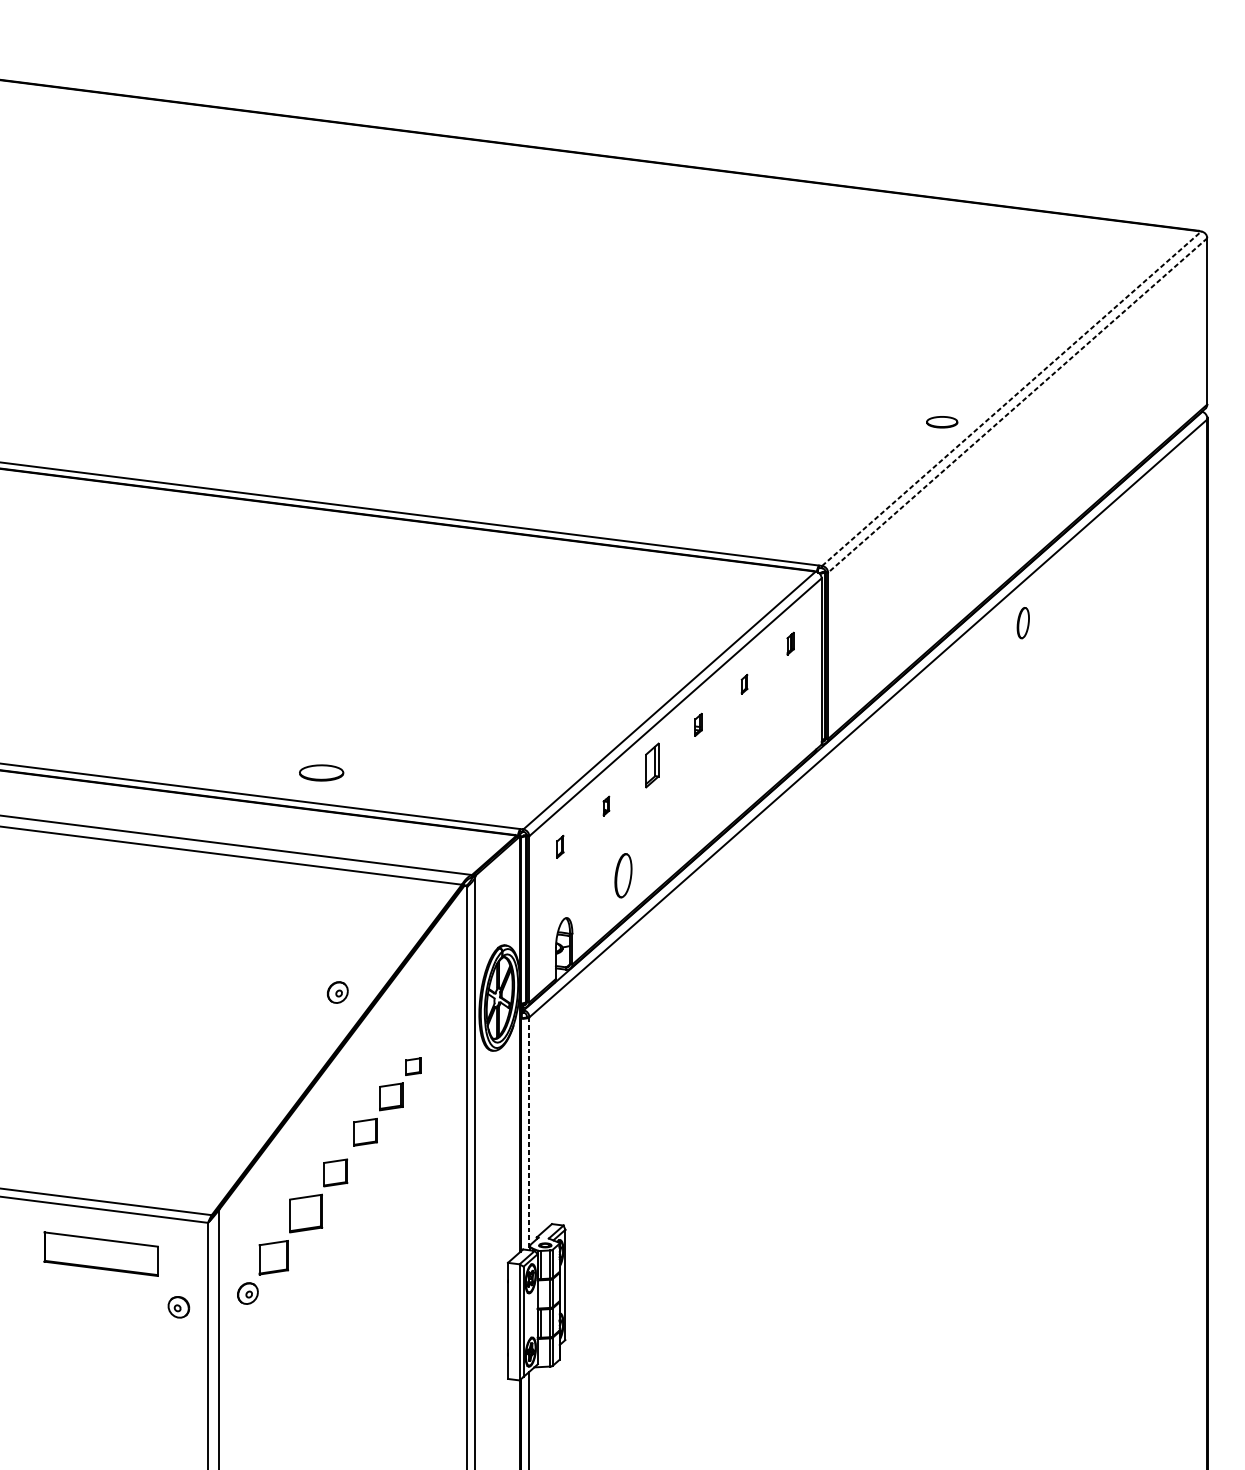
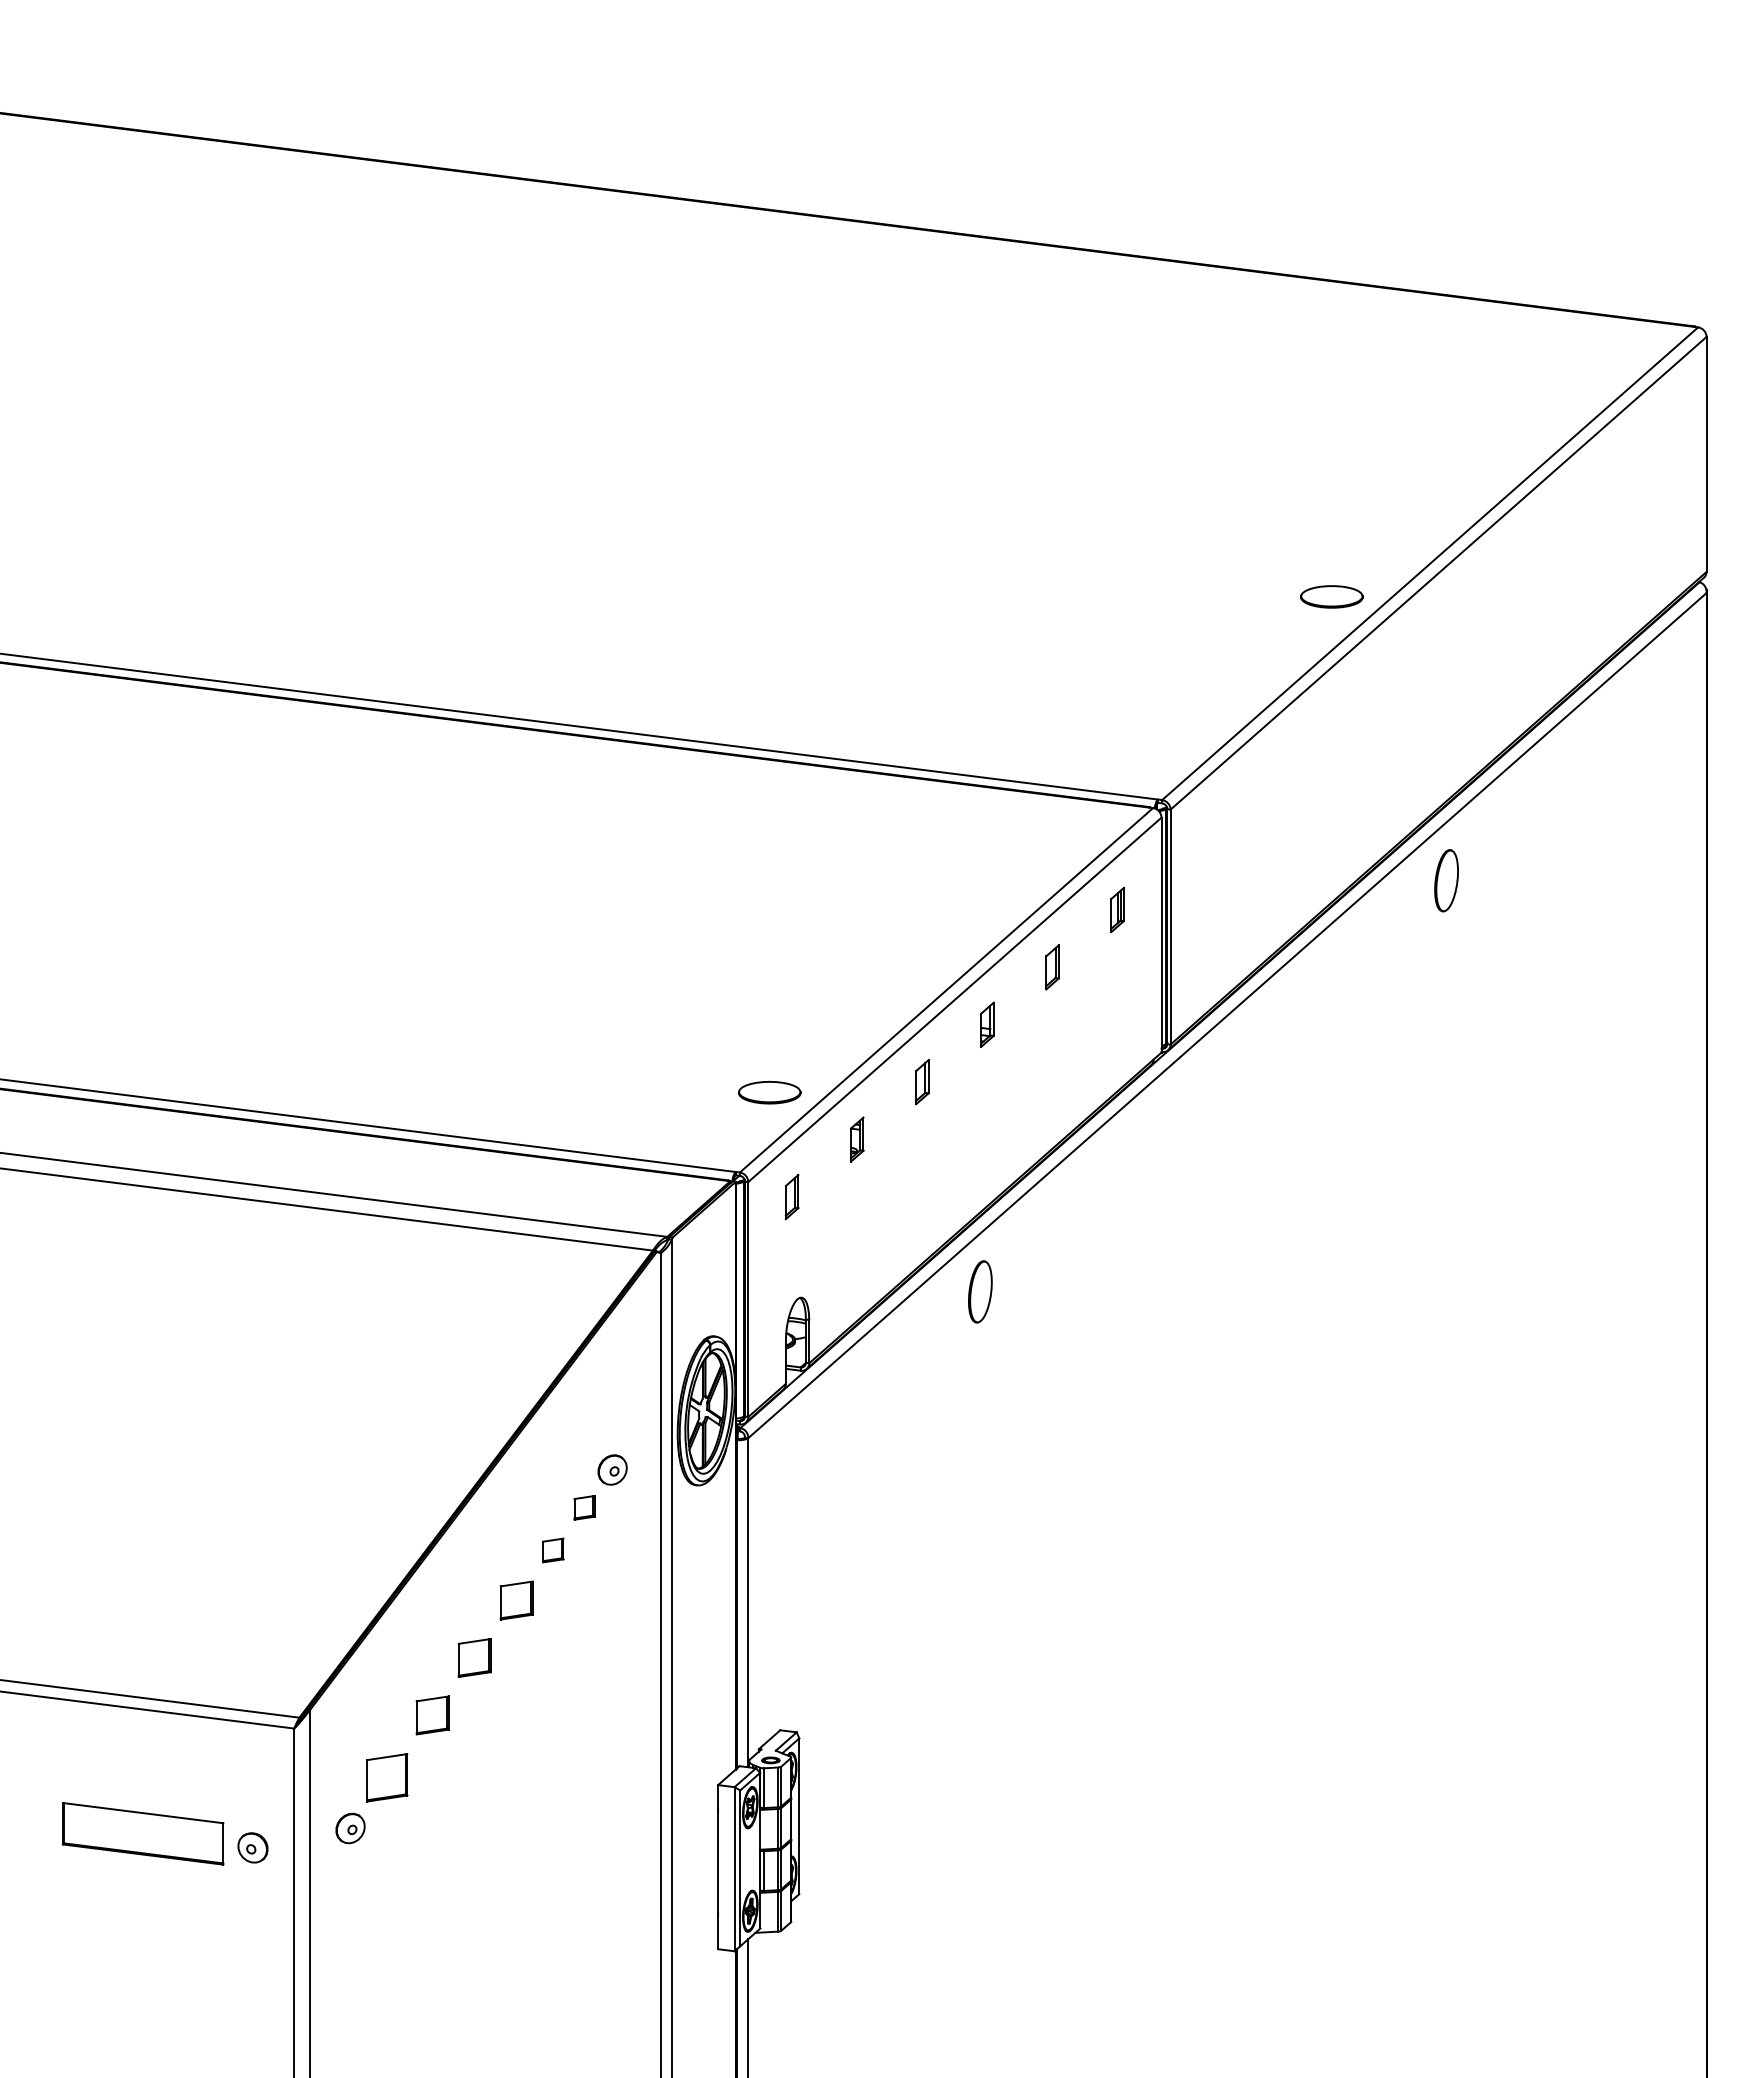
line: (1011, 398) -> (1430, 563), dashed -> solid
line: (1017, 405) -> (1438, 573), dashed -> solid
part: (941, 421) -> (1331, 596), size x1.43
part: (1023, 622) -> (1446, 880), size x1.43
part: (790, 644) -> (1117, 910), size x1.43
part: (744, 684) -> (1052, 967), size x1.67
part: (698, 724) -> (987, 1024), size x1.43
part: (652, 765) -> (922, 1082), size x0.71
part: (321, 772) -> (769, 1092), moved
part: (606, 806) -> (857, 1139), size x1.67
part: (559, 847) -> (791, 1197), size x1.43
part: (623, 875) -> (980, 1291), moved
part: (337, 992) -> (612, 1469), moved
part: (391, 1096) -> (553, 1550), size x0.62
line: (529, 1133) -> (748, 1602), dashed -> solid
part: (305, 1213) -> (432, 1715), size x0.71
part: (101, 1253) -> (143, 1833), moved

